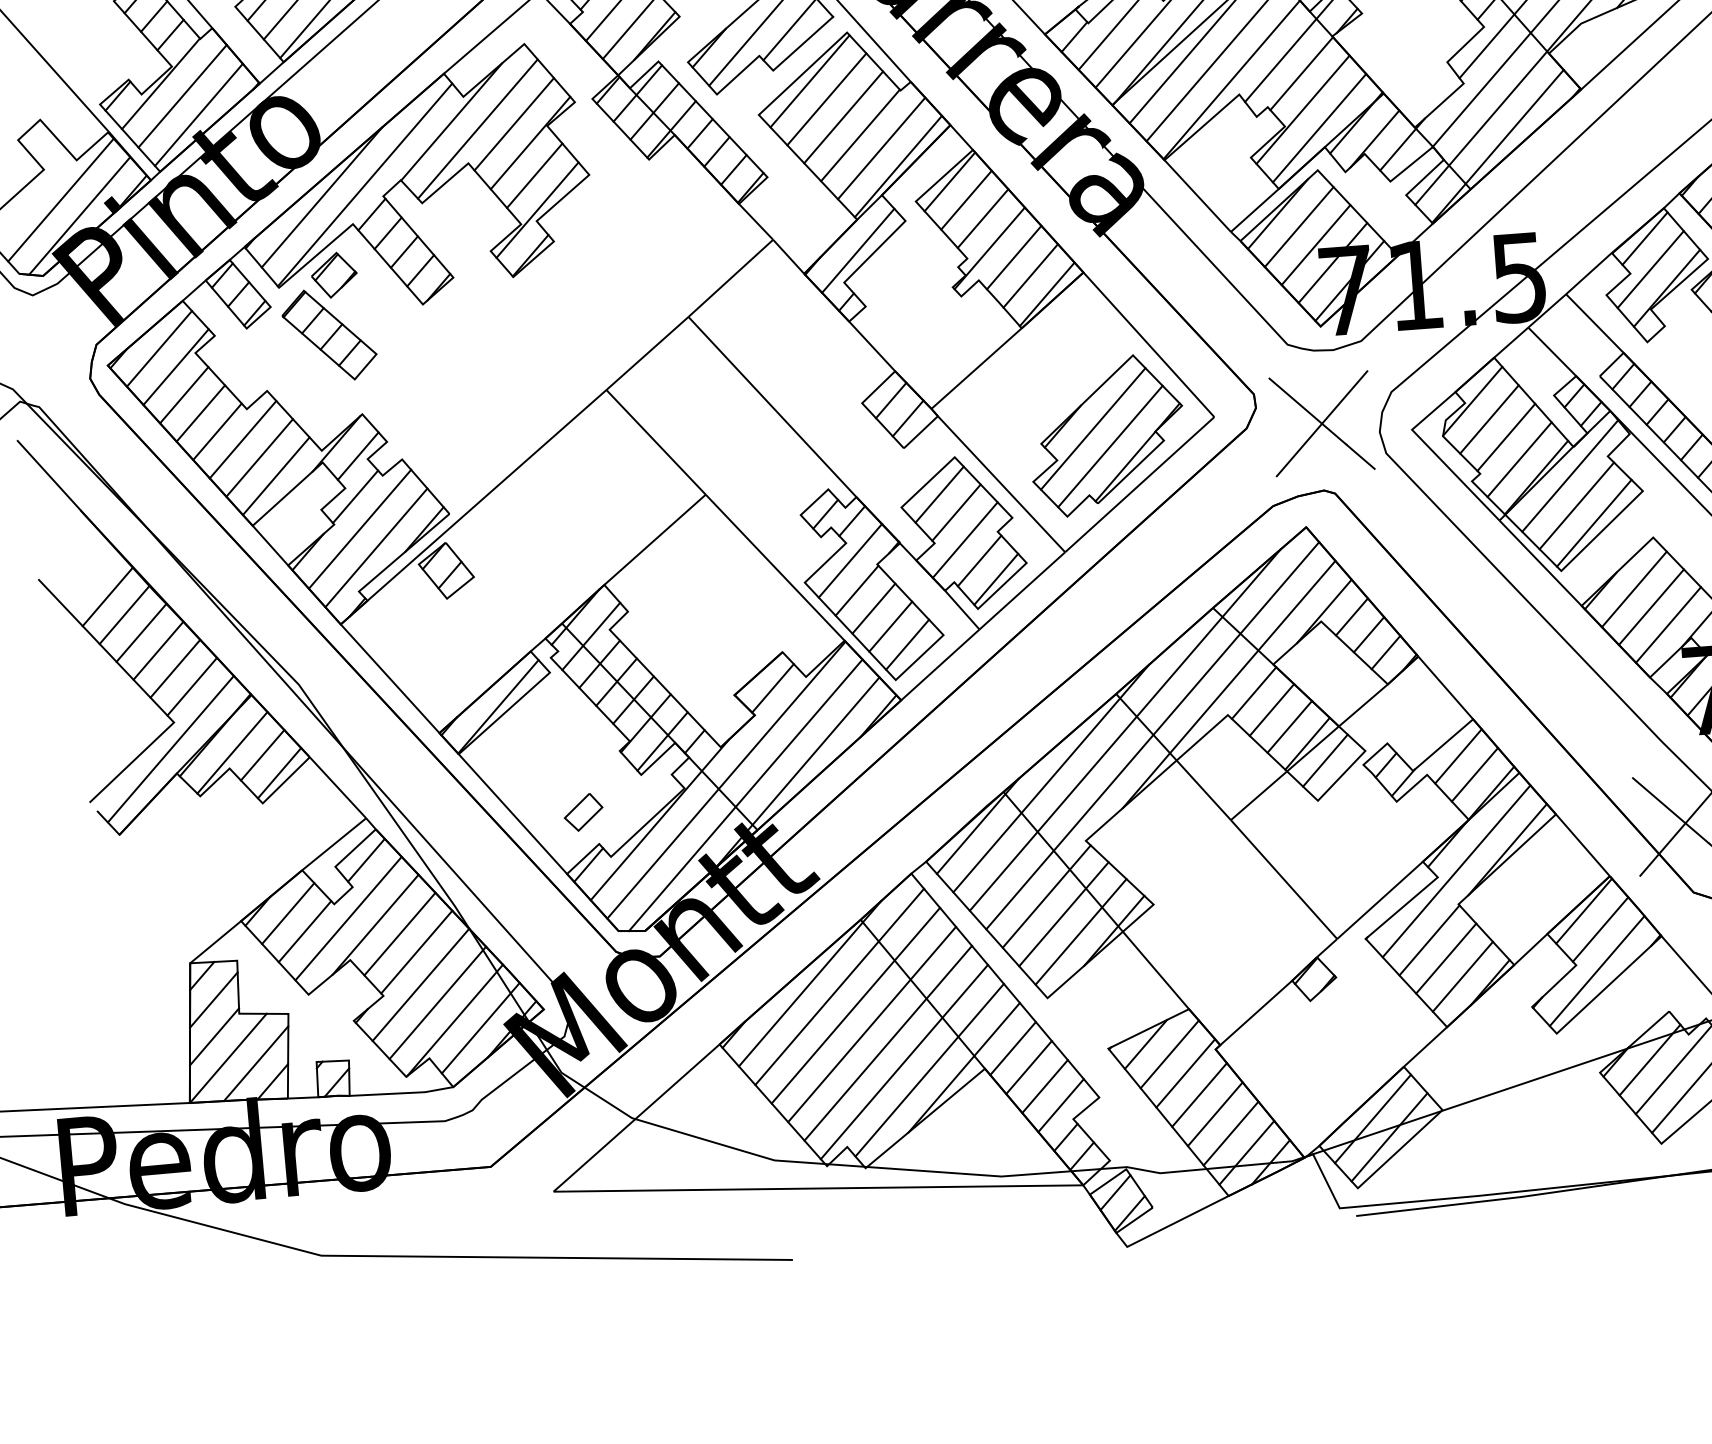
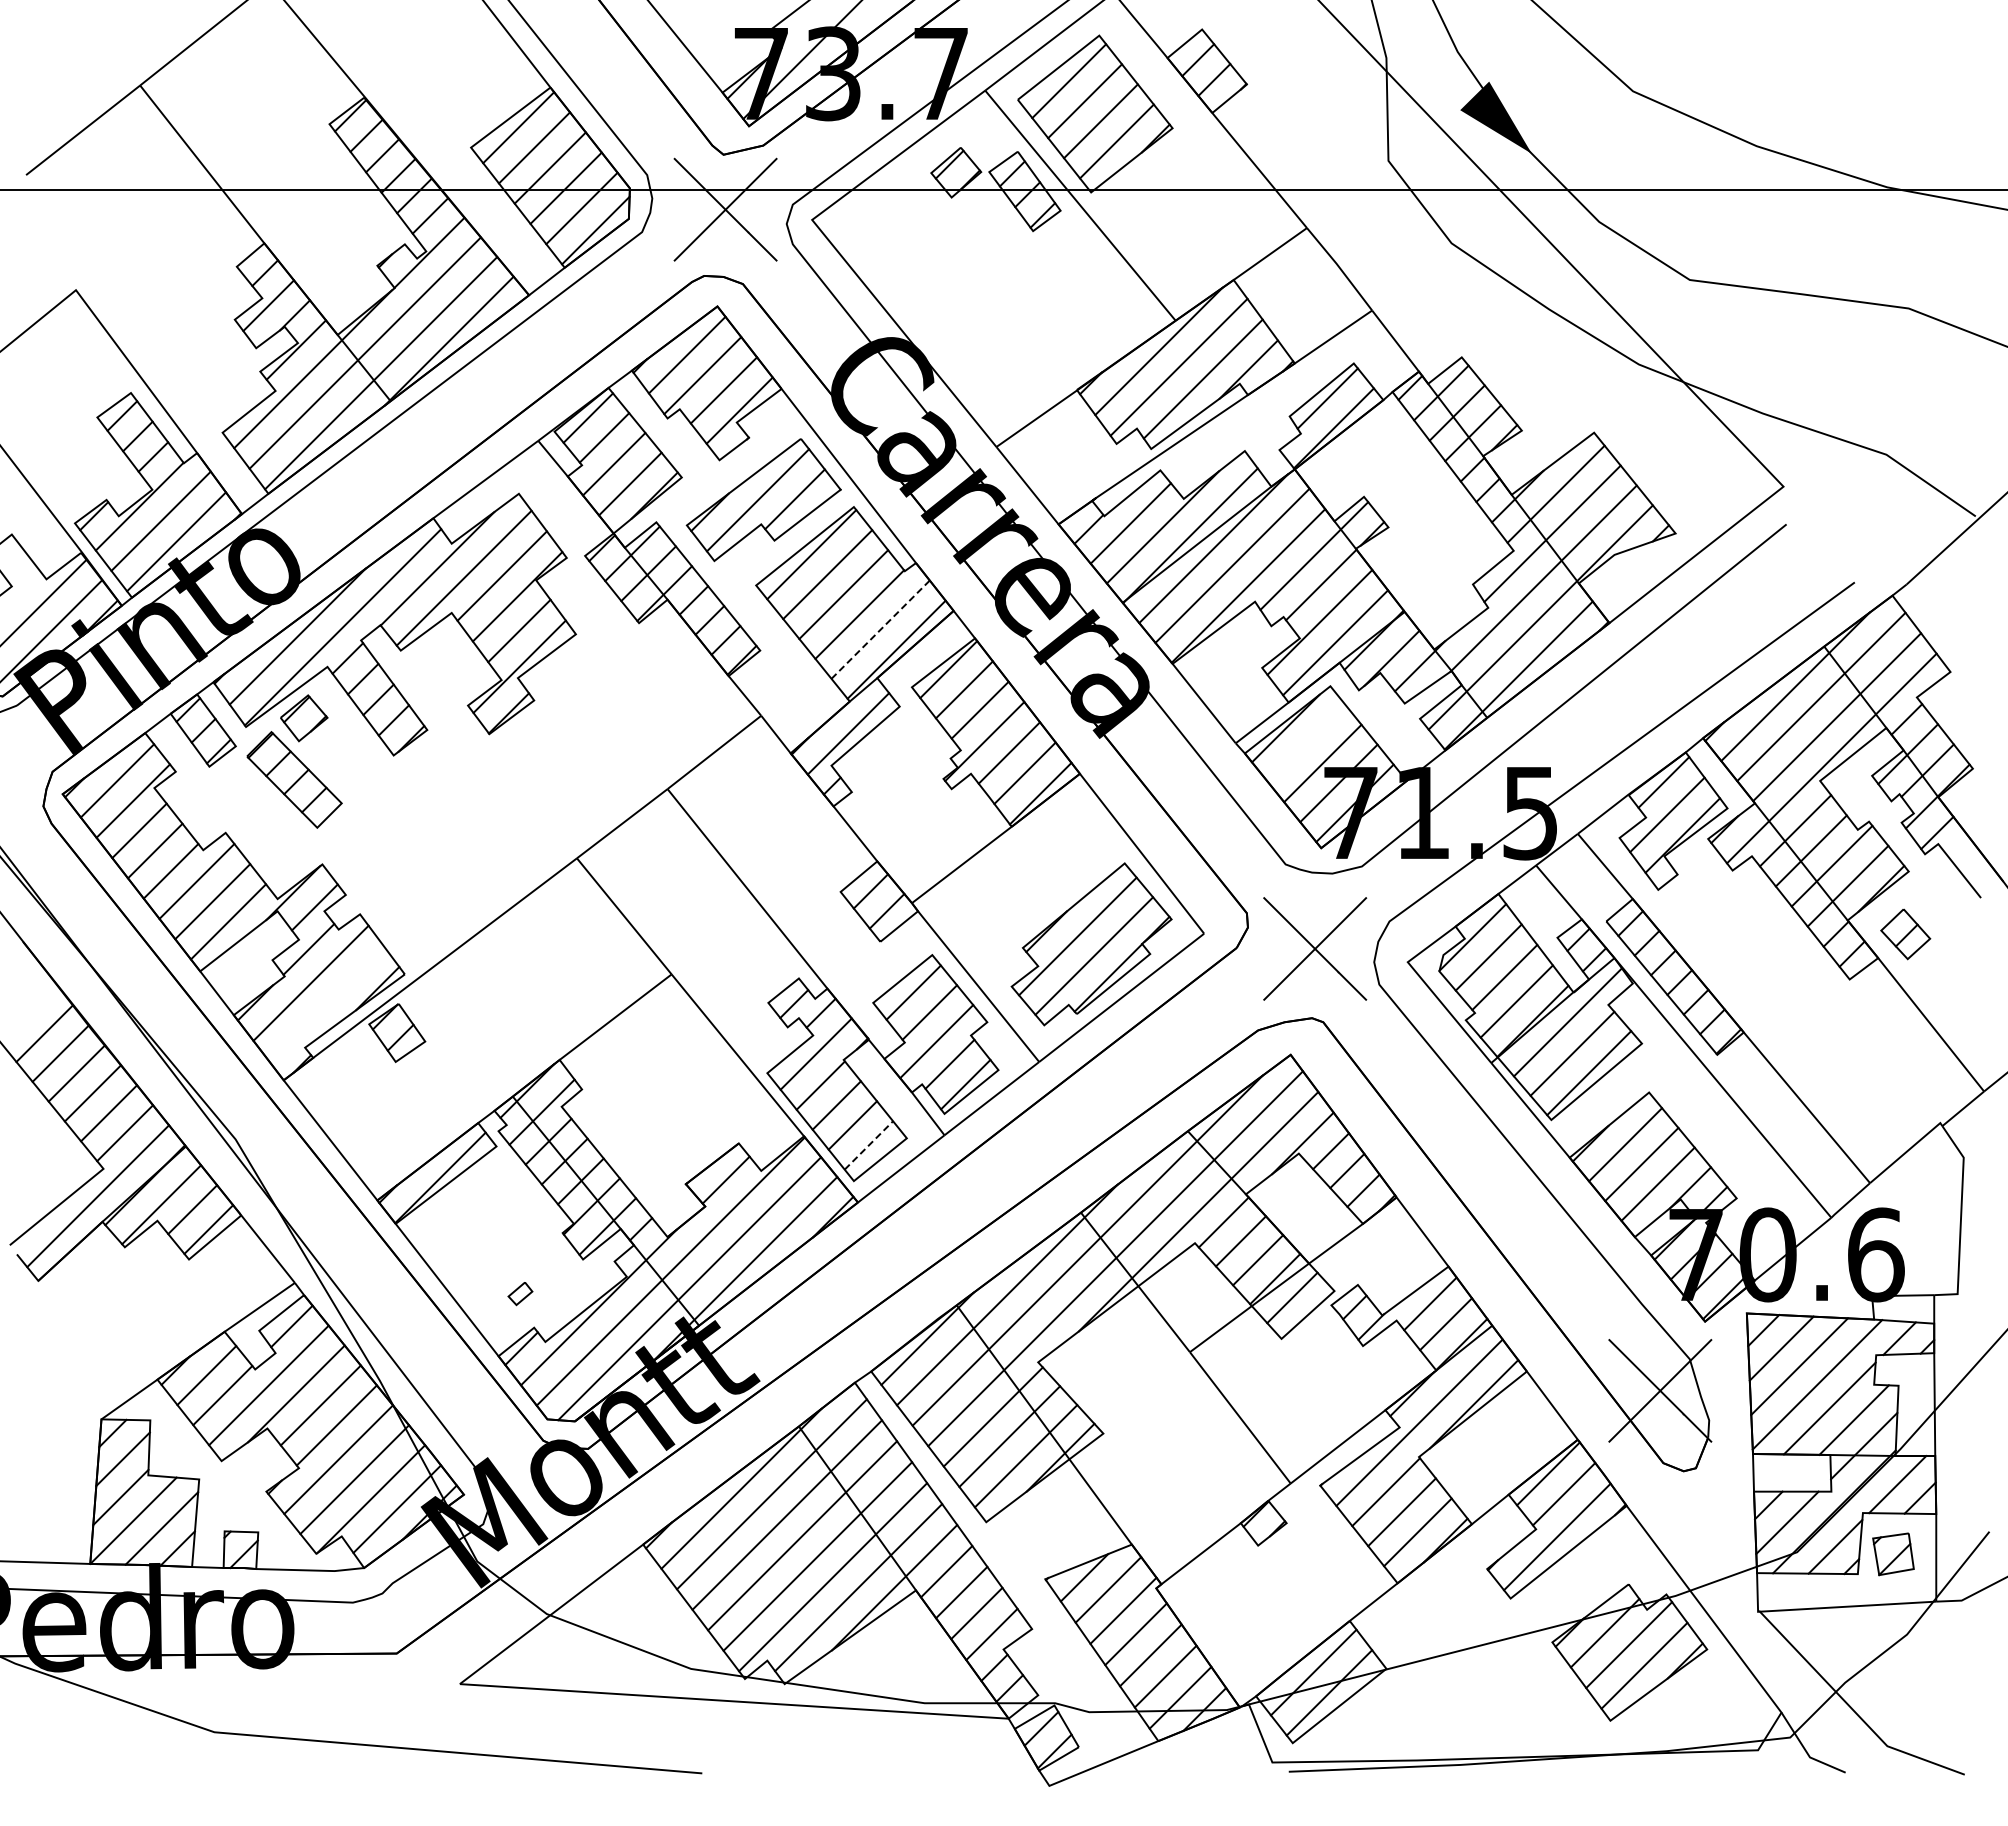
line: (882, 148) -> (881, 629), solid -> dashed
line: (1298, 227) -> (1306, 743), removed
line: (376, 547) -> (326, 1003), removed
line: (908, 644) -> (869, 1145), solid -> dashed
part: (583, 812) -> (520, 1293), size x0.6

